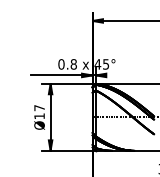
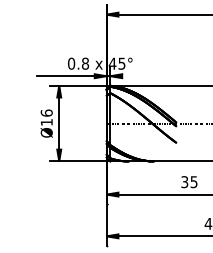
text: (39, 107) -> (46, 112), Ø17 -> Ø16

